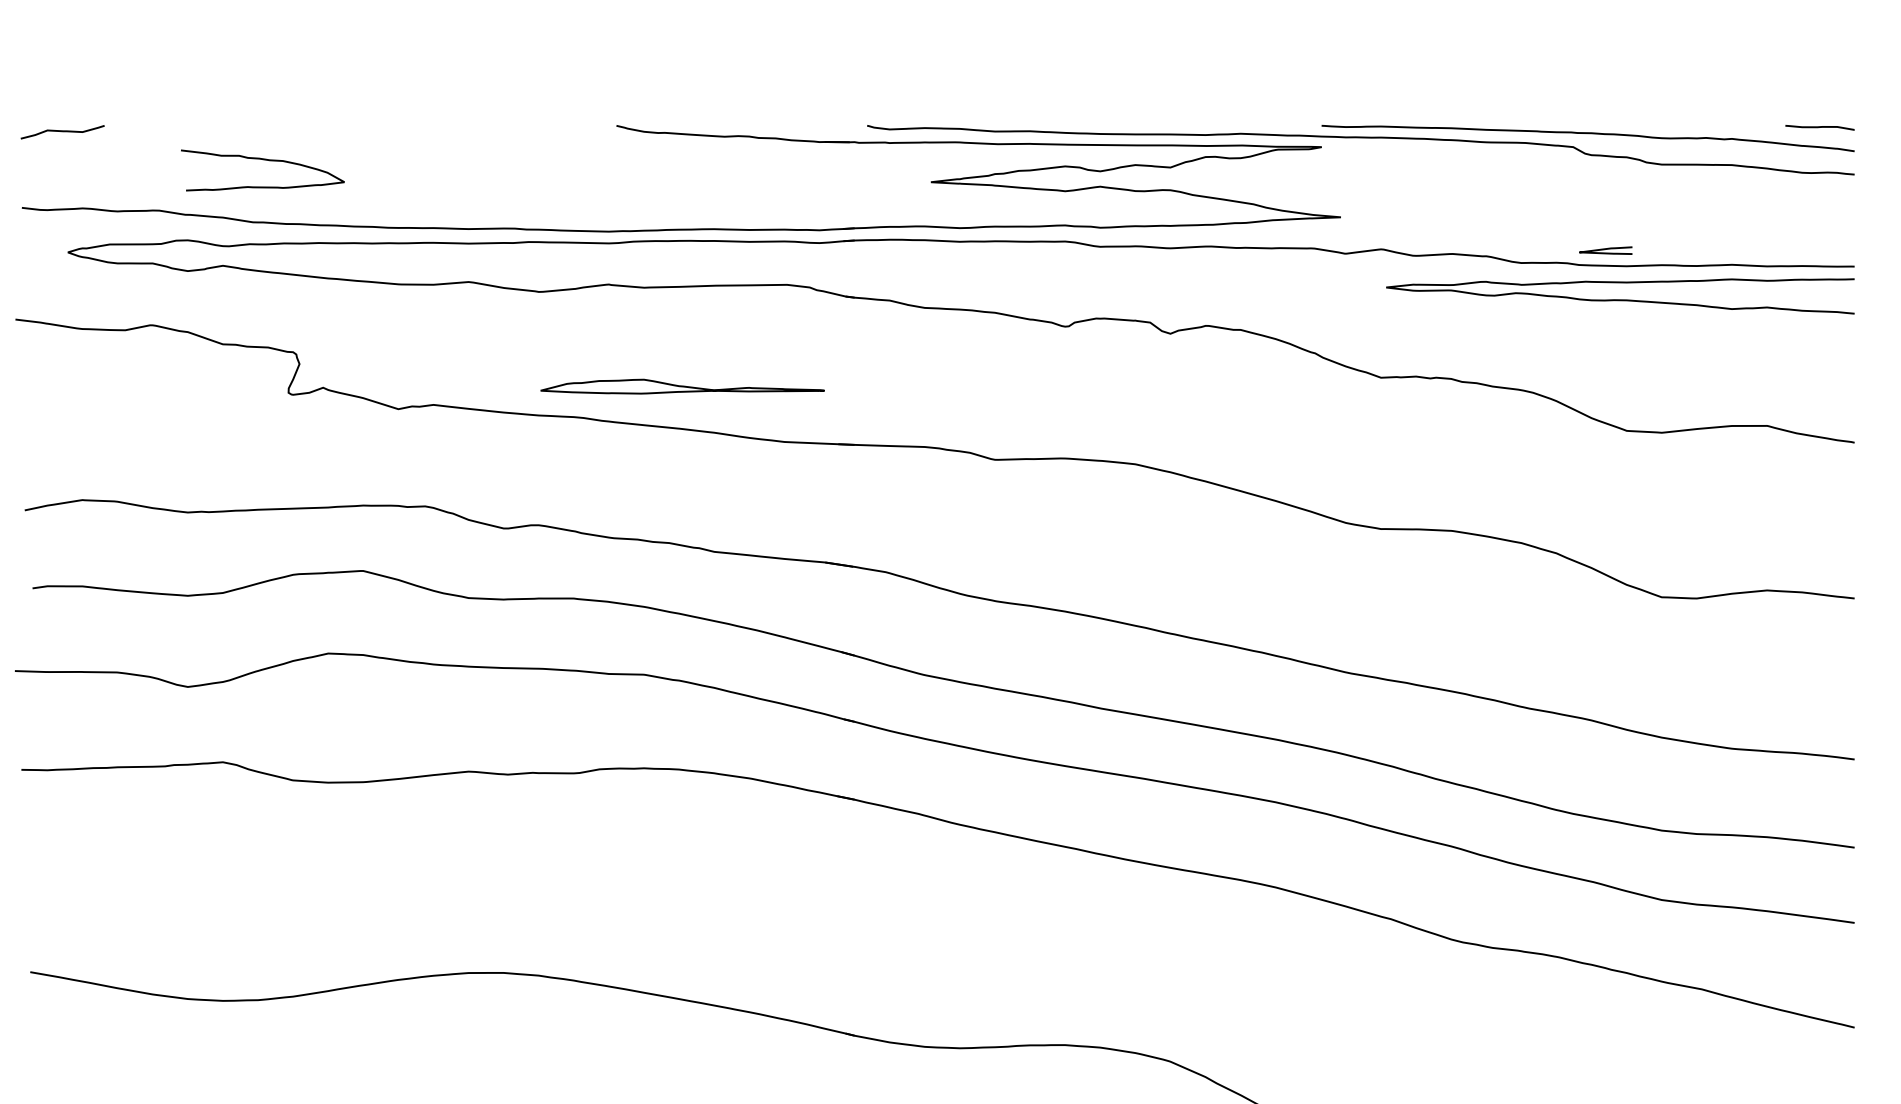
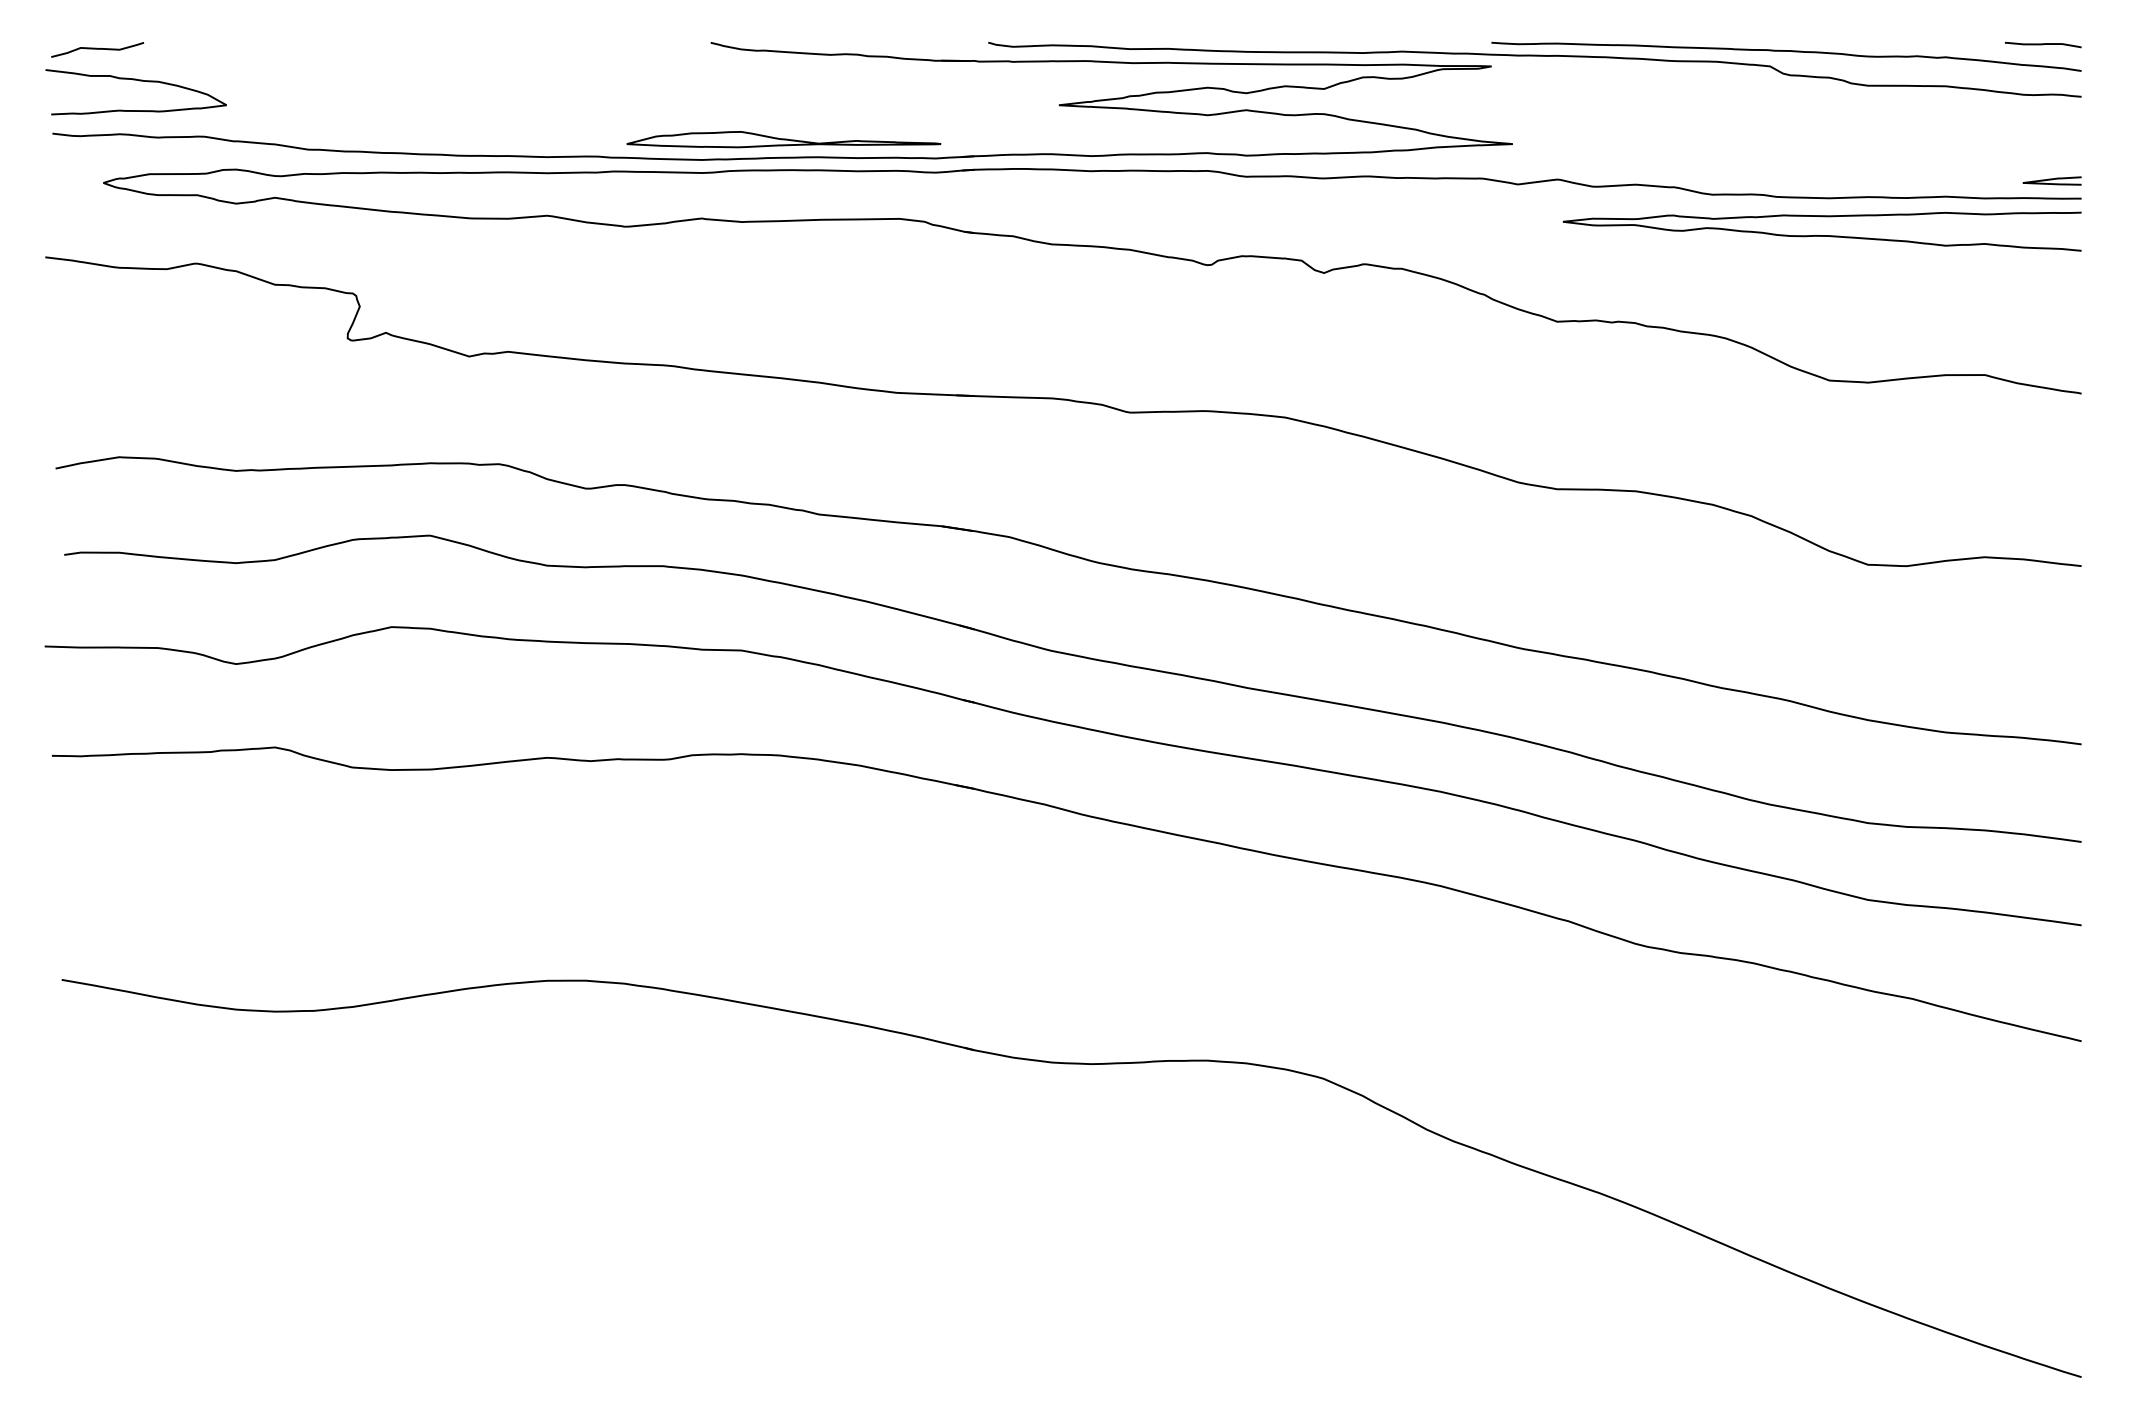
curve: (265, 160) -> (139, 81), moved
curve: (1605, 250) -> (2051, 180), moved
part: (682, 386) -> (783, 139), moved

